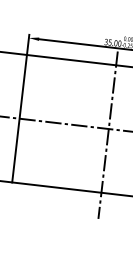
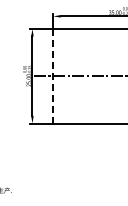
line: (19, 119) -> (53, 76), solid -> dashed
line: (108, 134) -> (119, 80), removed

